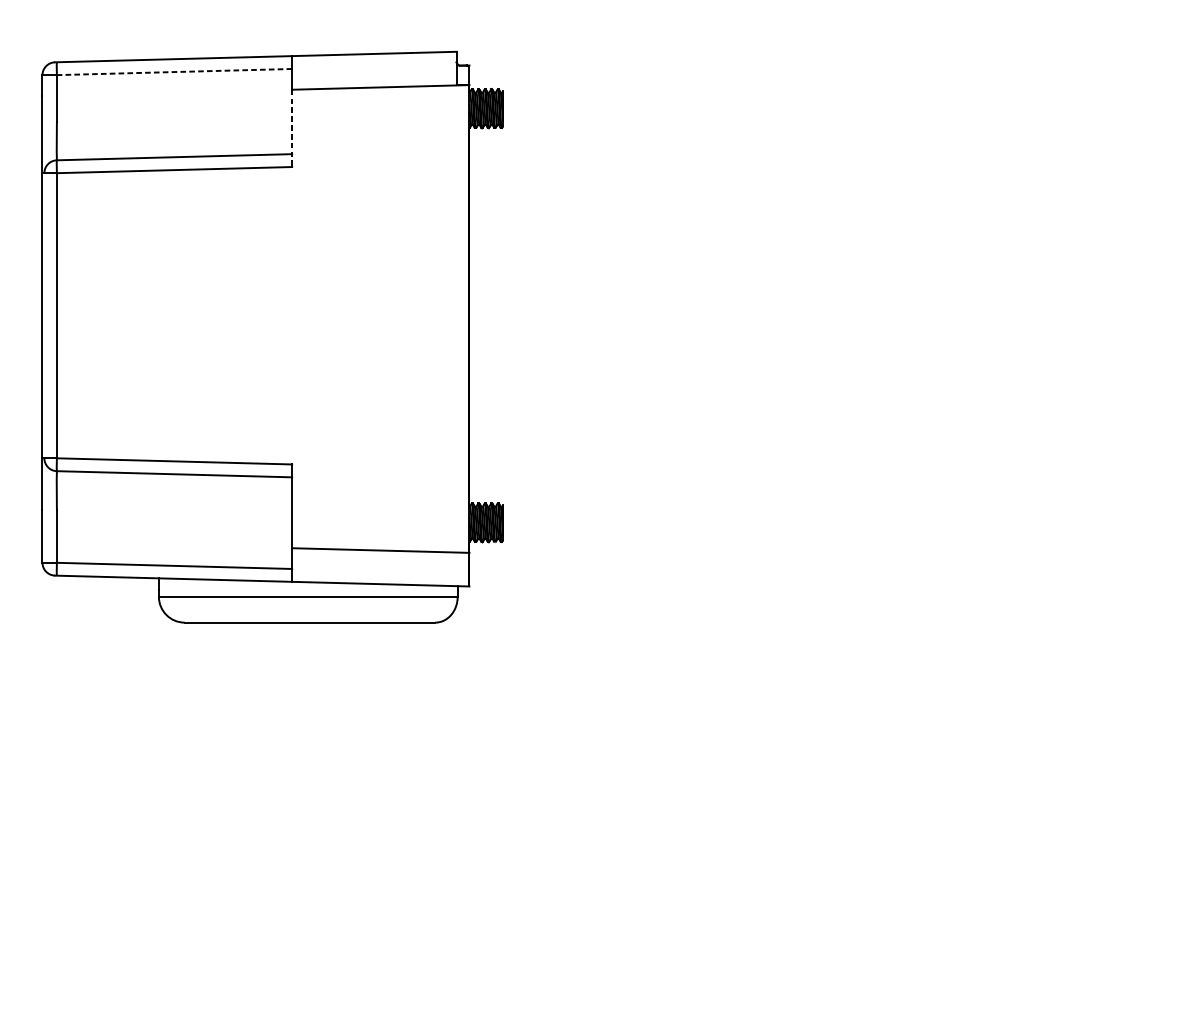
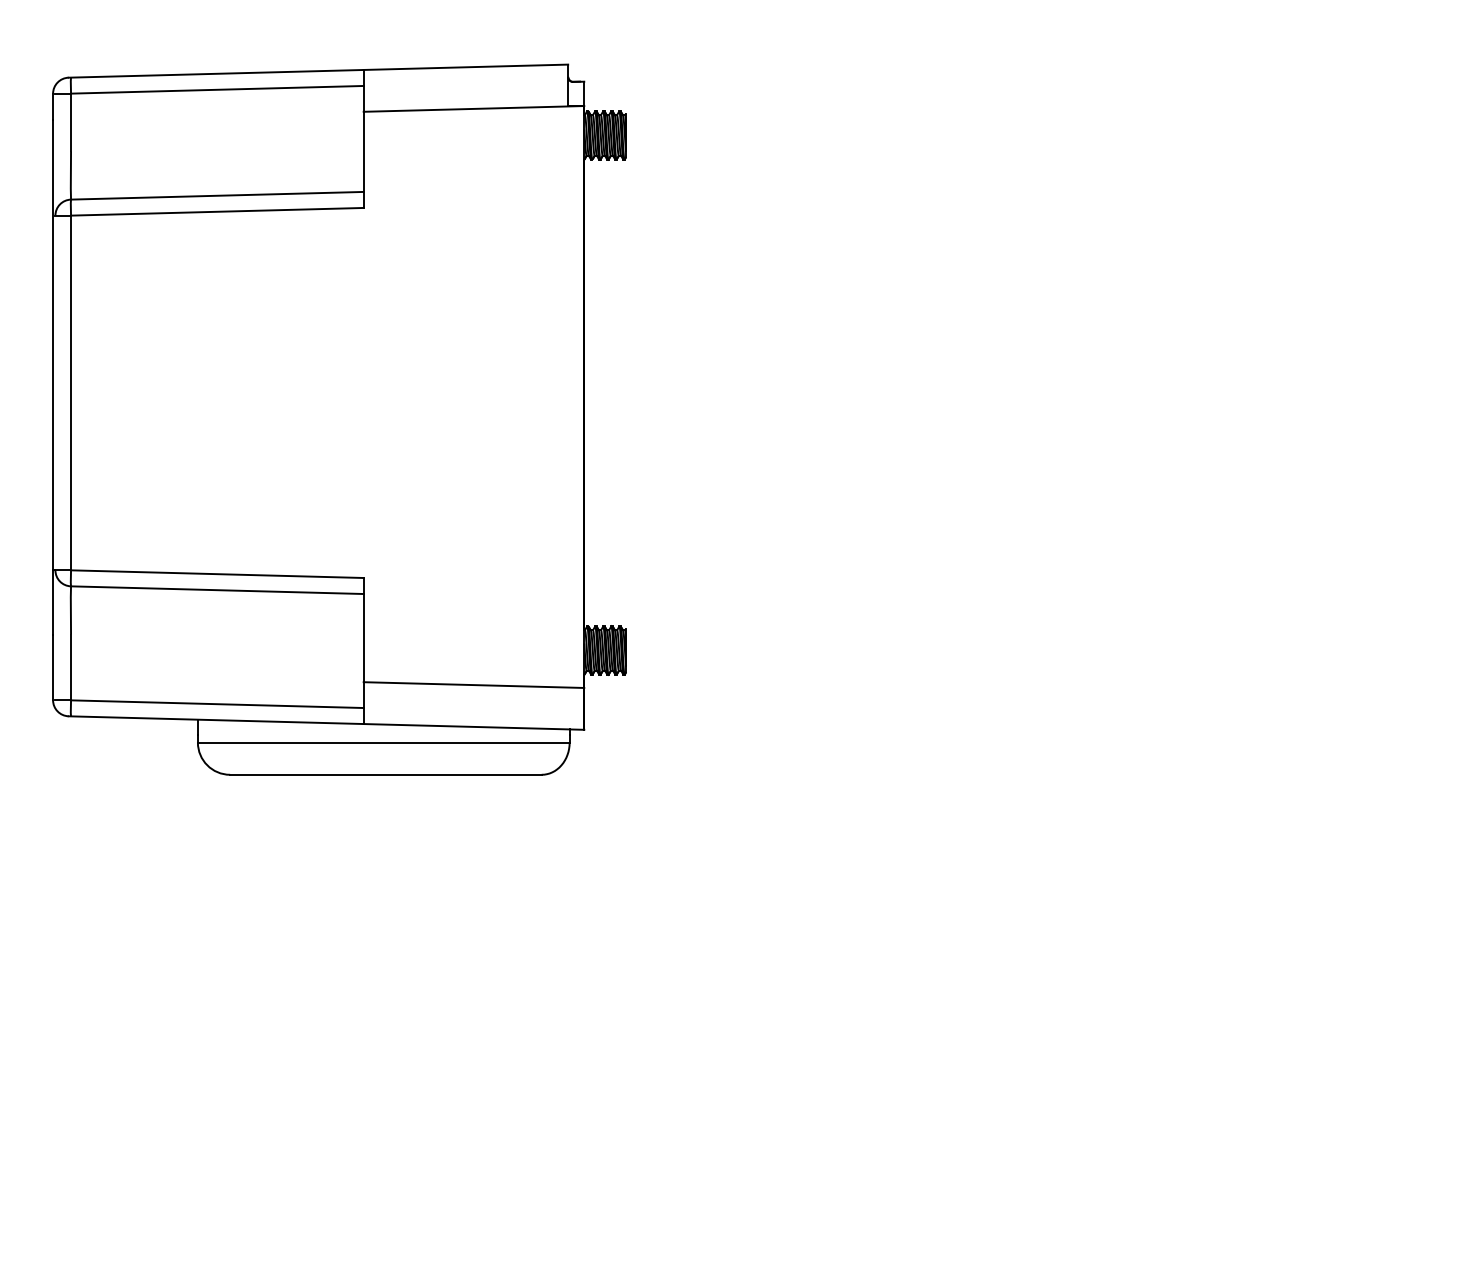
line: (173, 71) -> (216, 89), dashed -> solid
line: (291, 128) -> (363, 160), dashed -> solid

